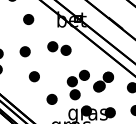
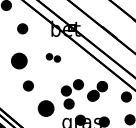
part: (59, 48) -> (53, 57), size x0.6
part: (24, 51) -> (18, 60), size x1.6
part: (51, 99) -> (45, 108), size x1.6

